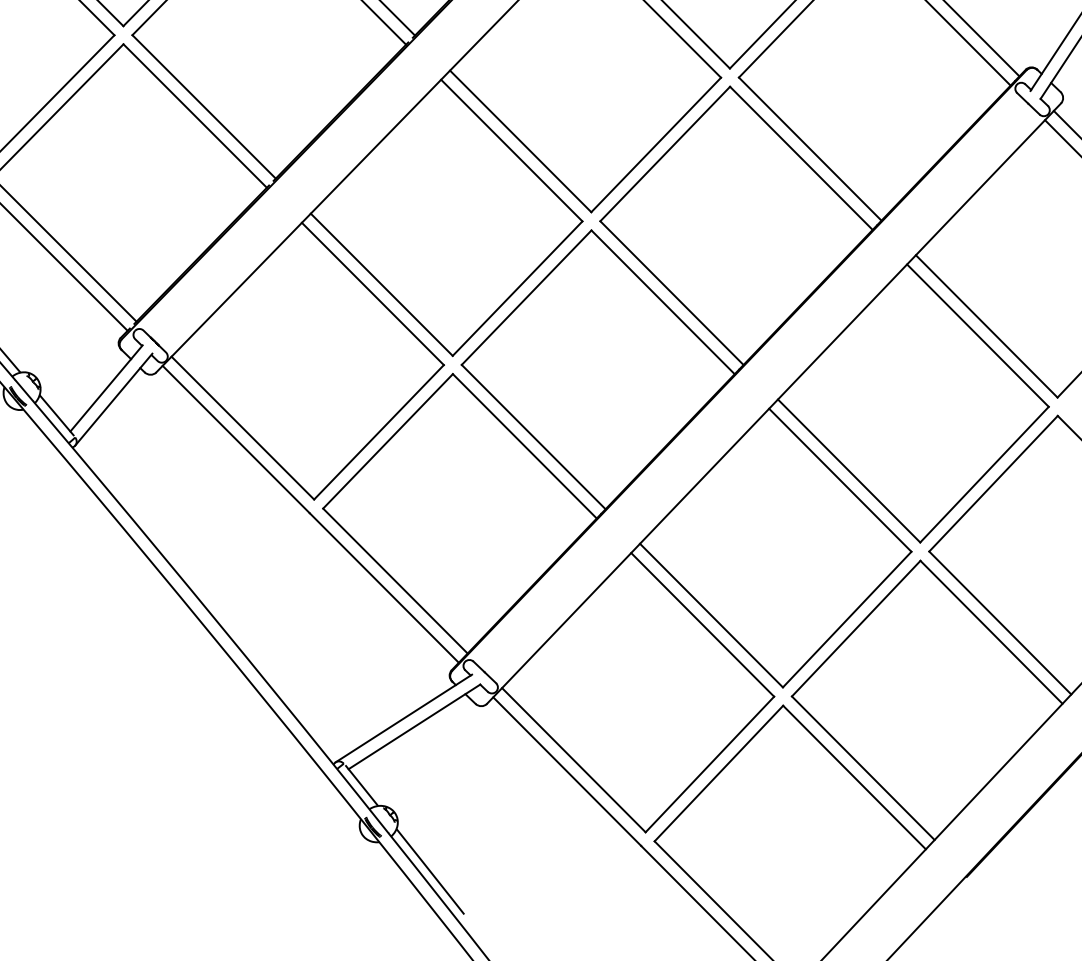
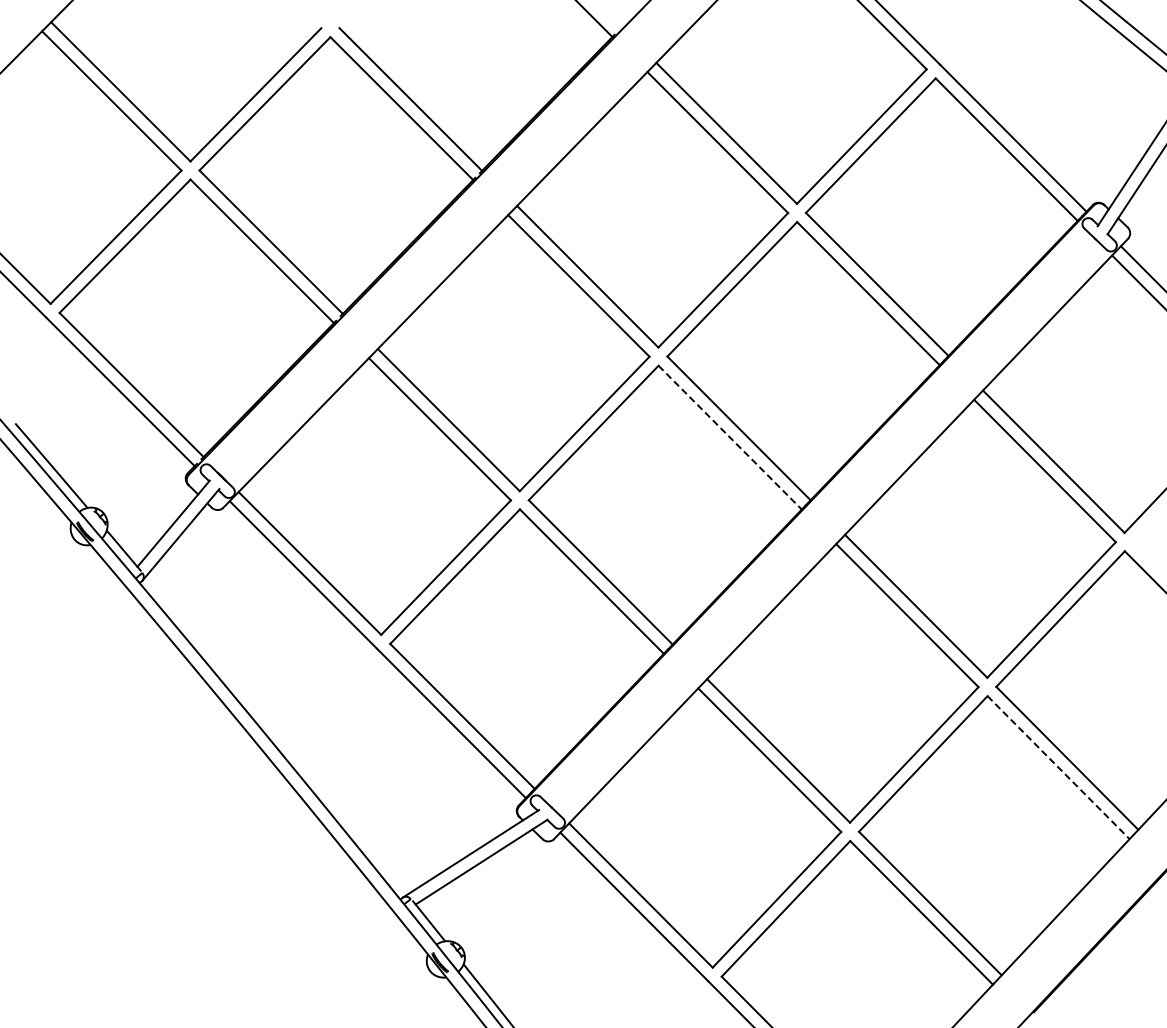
line: (663, 303) -> (730, 438), solid -> dashed
line: (991, 632) -> (1058, 767), solid -> dashed

